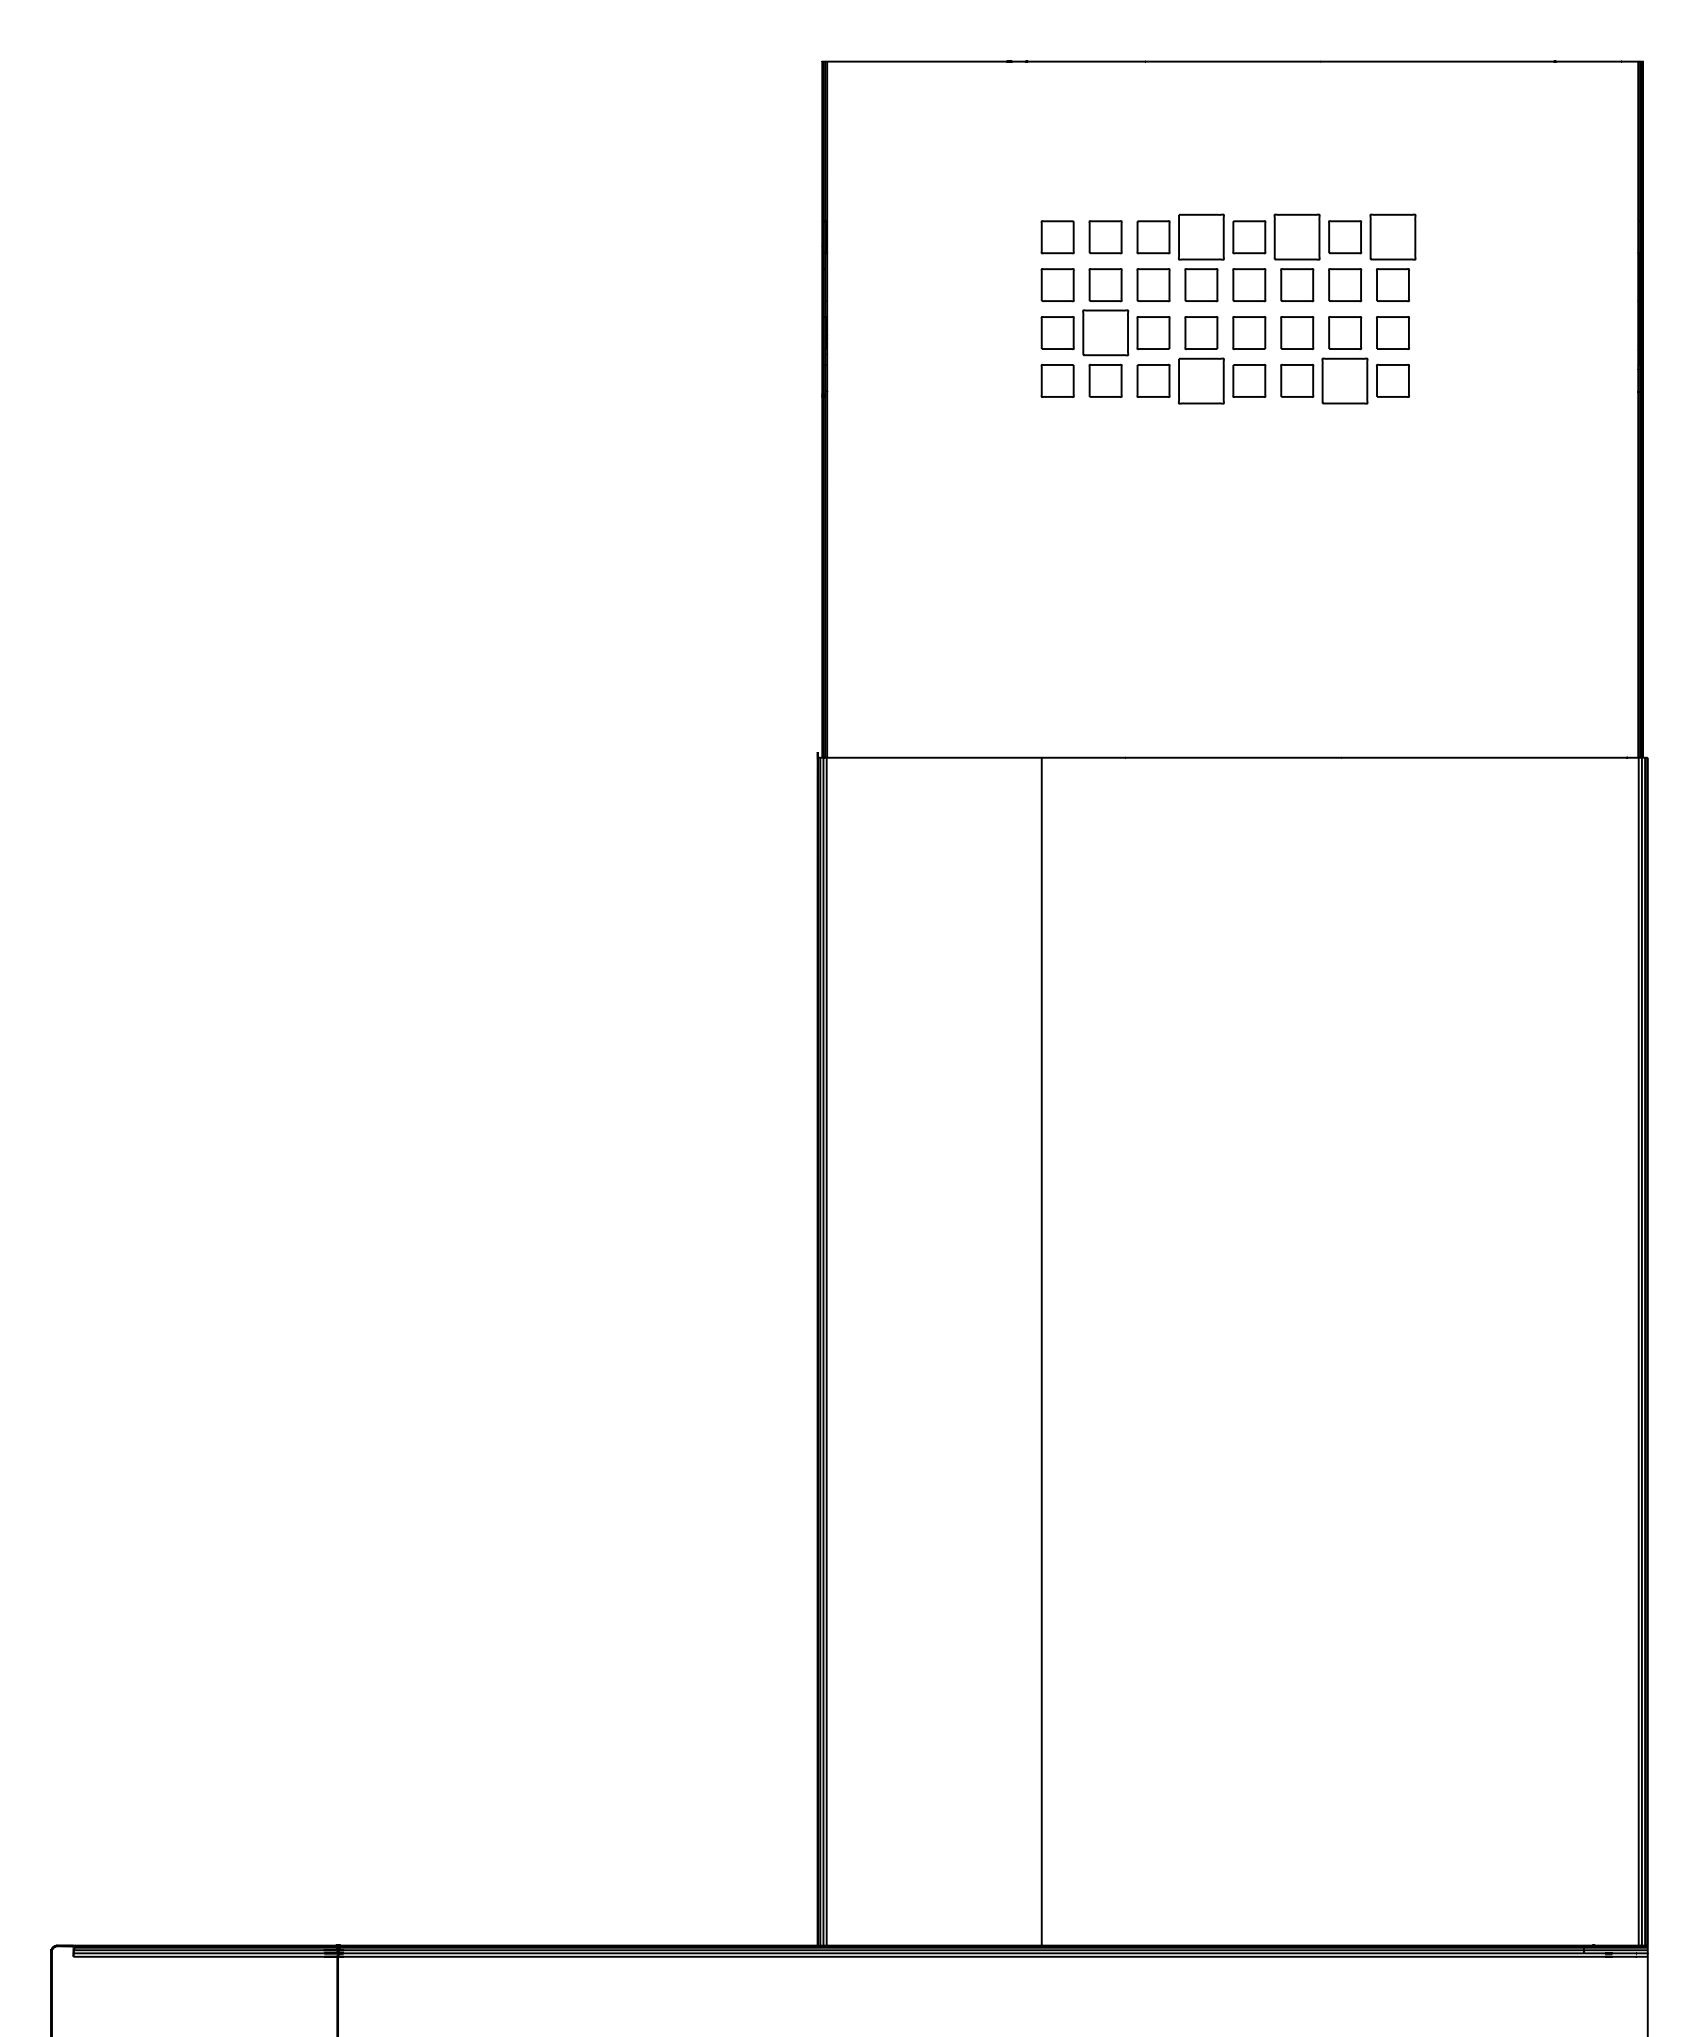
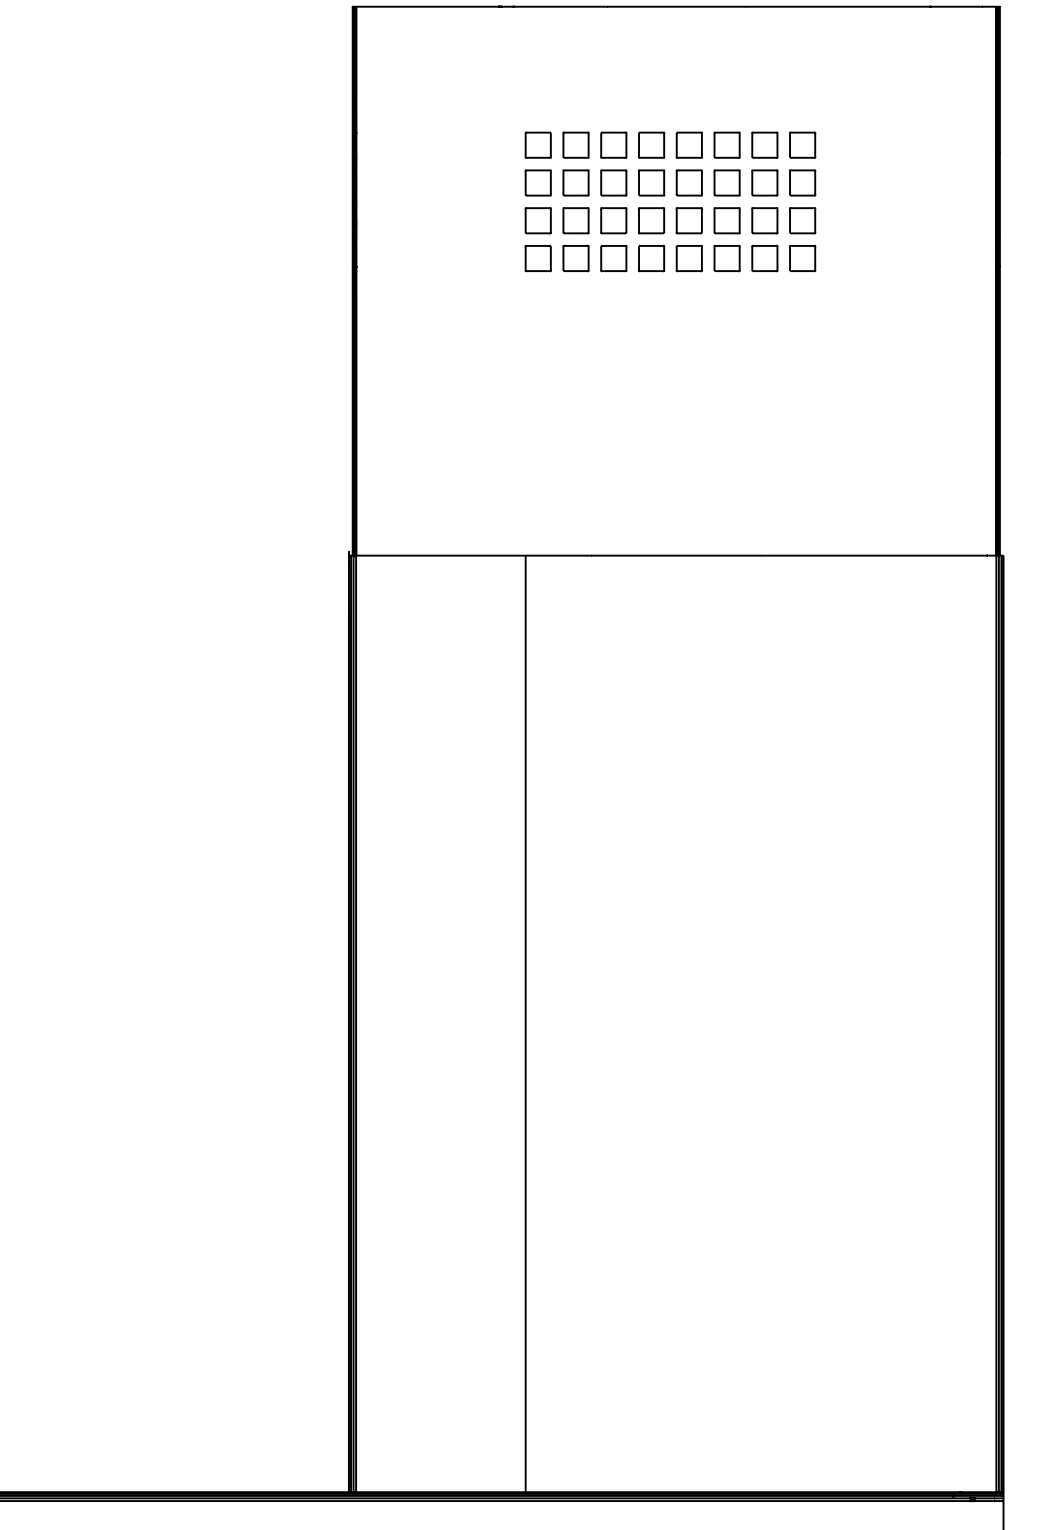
part: (1201, 237) -> (651, 145), size x0.71
part: (1297, 237) -> (727, 145), size x0.71
part: (1392, 237) -> (802, 145), size x0.71
part: (1105, 333) -> (575, 221), size x0.71
part: (1201, 380) -> (651, 258), size x0.71
part: (1345, 380) -> (765, 258), size x0.71

